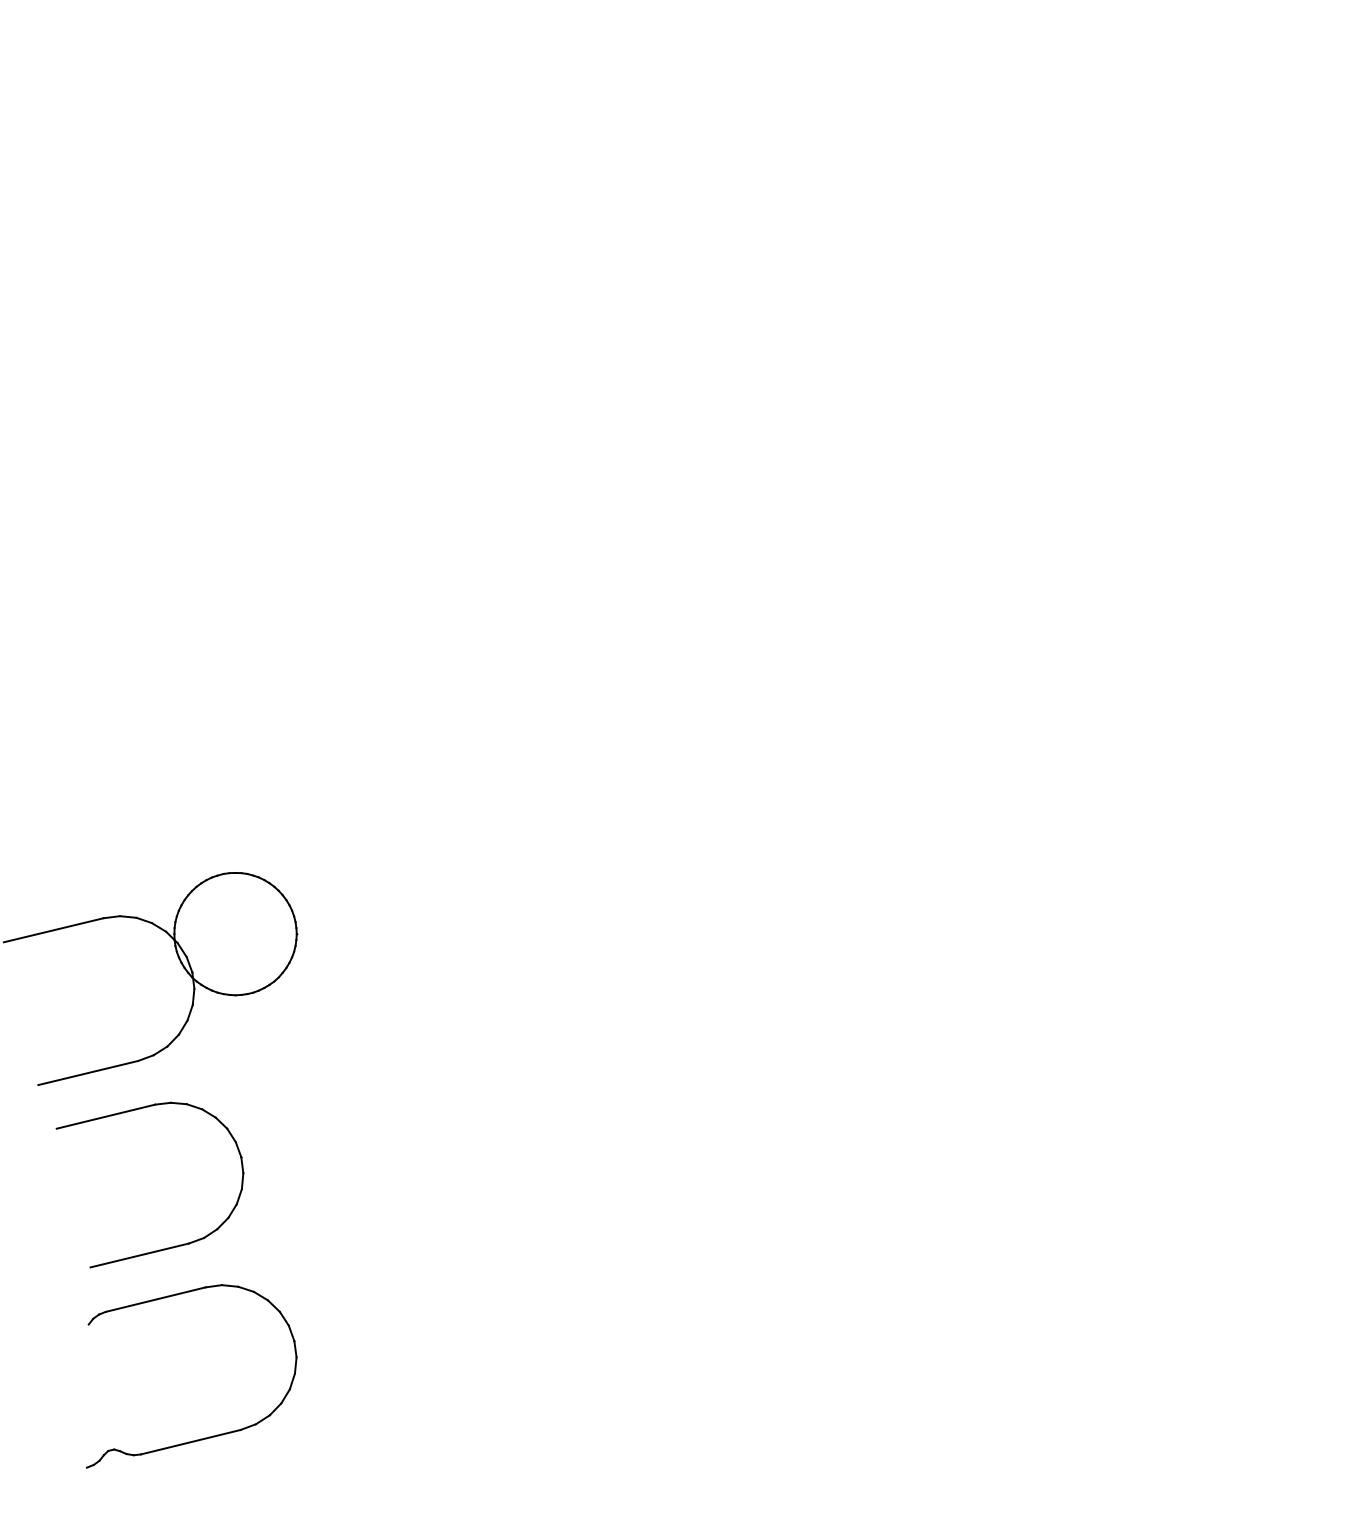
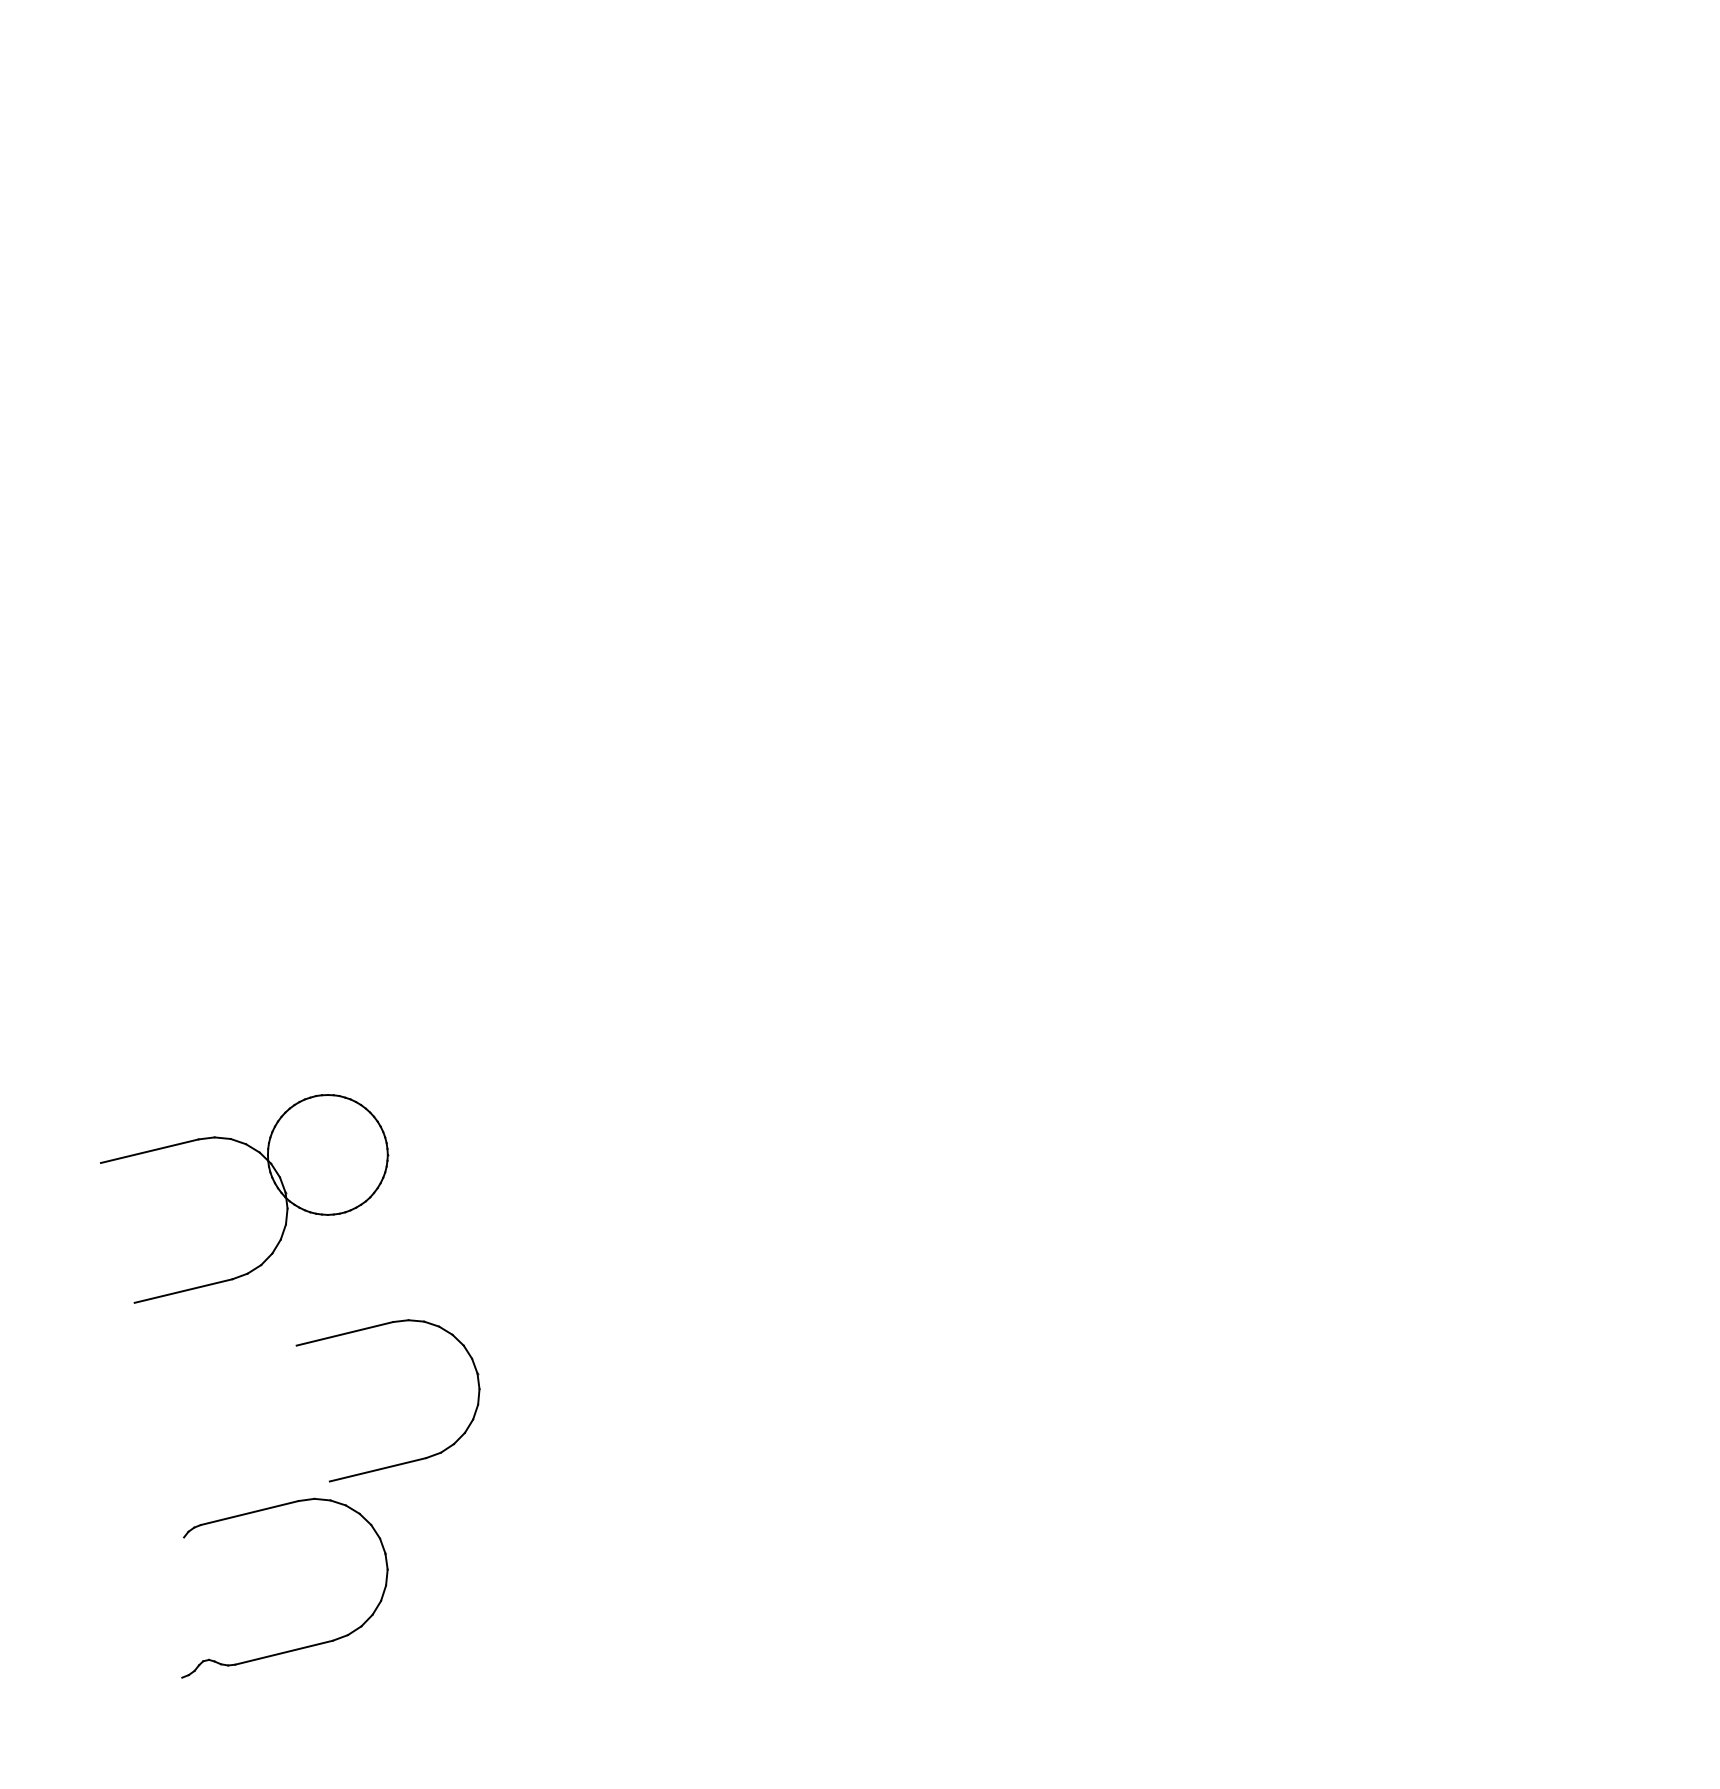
part: (164, 1248) -> (402, 1462), moved

